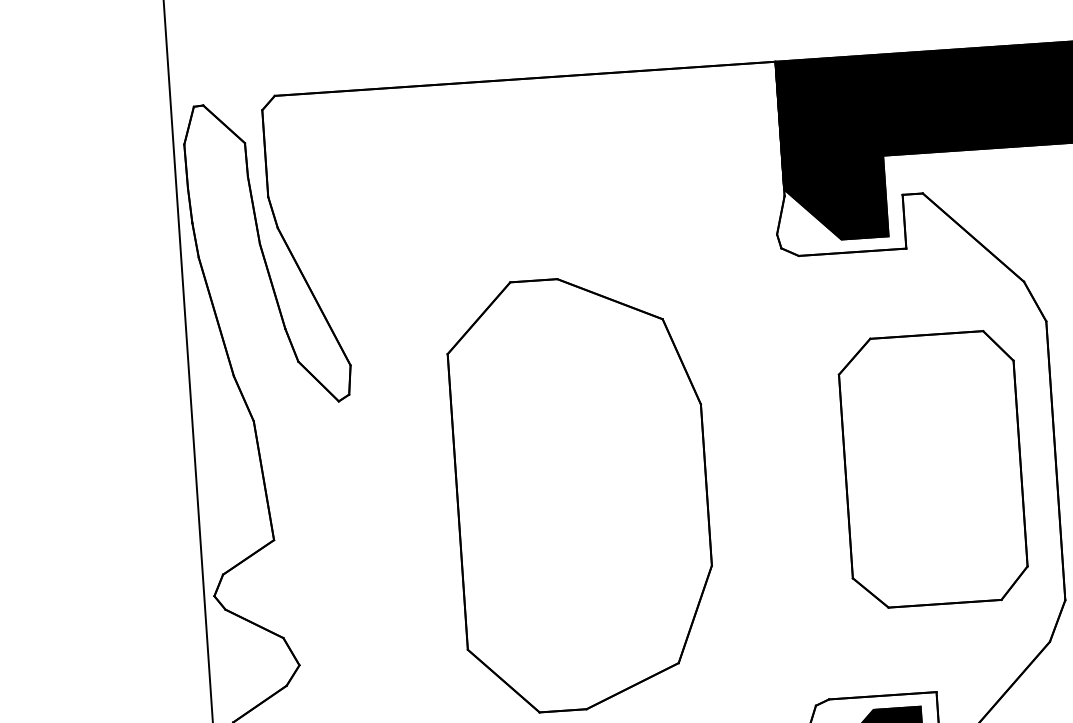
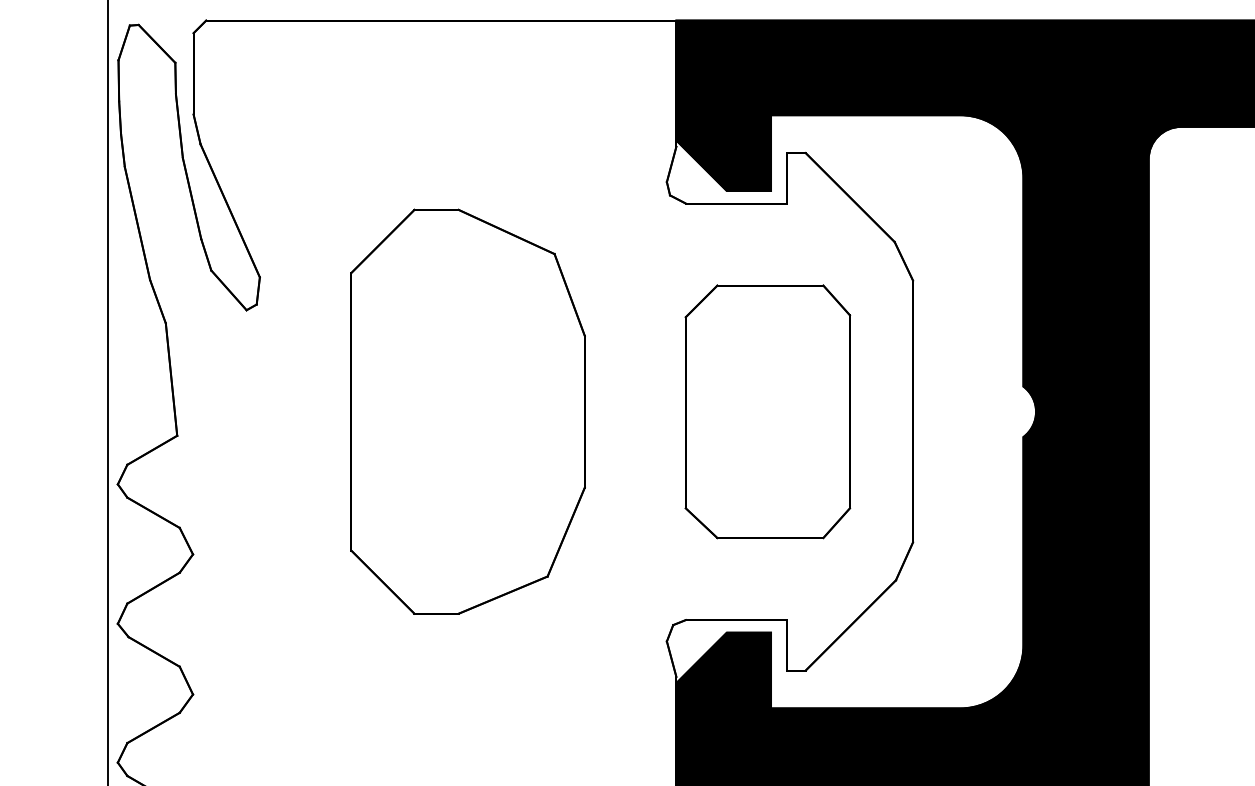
part: (932, 469) -> (767, 411), moved

